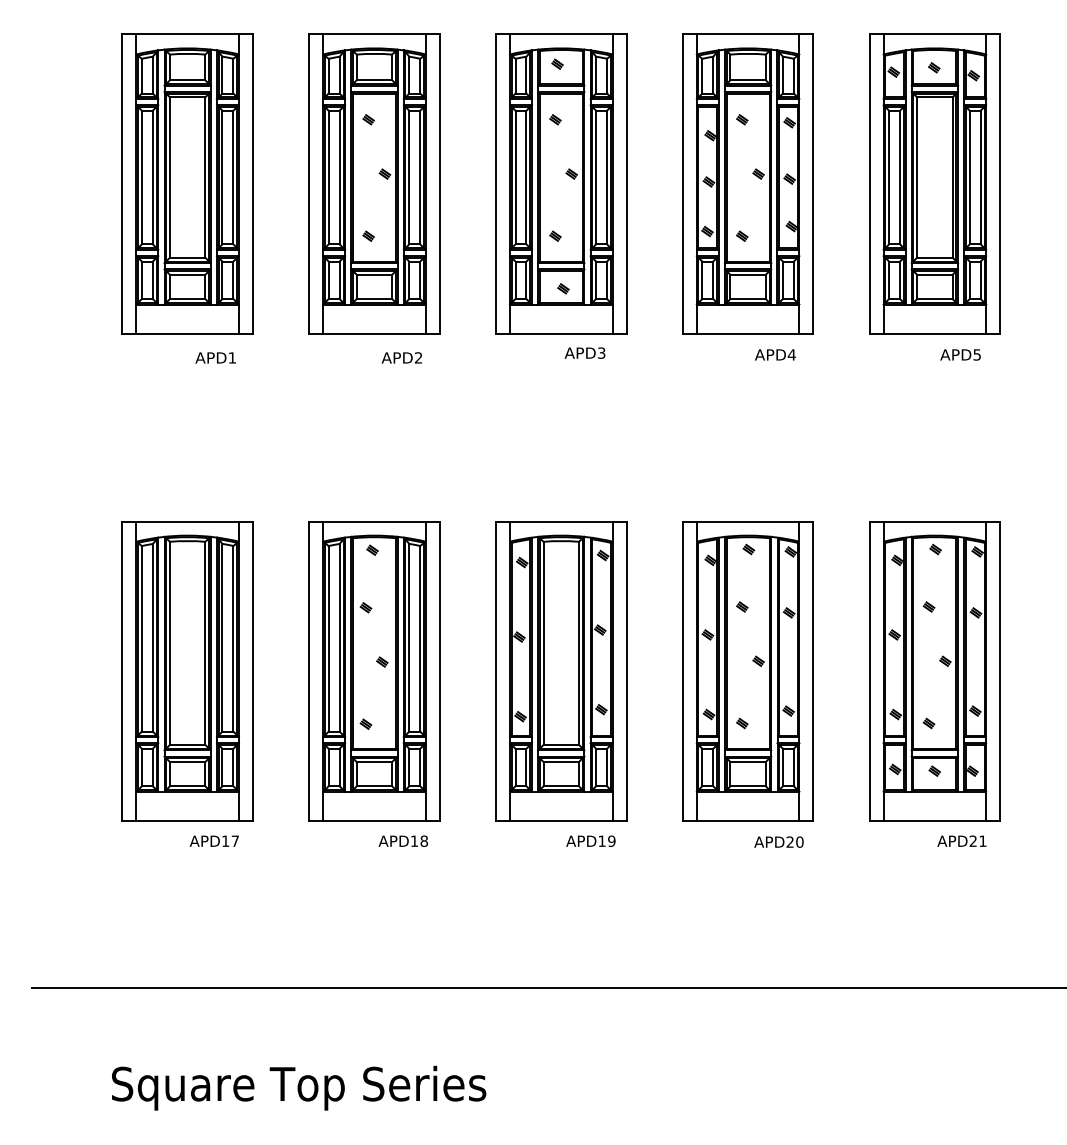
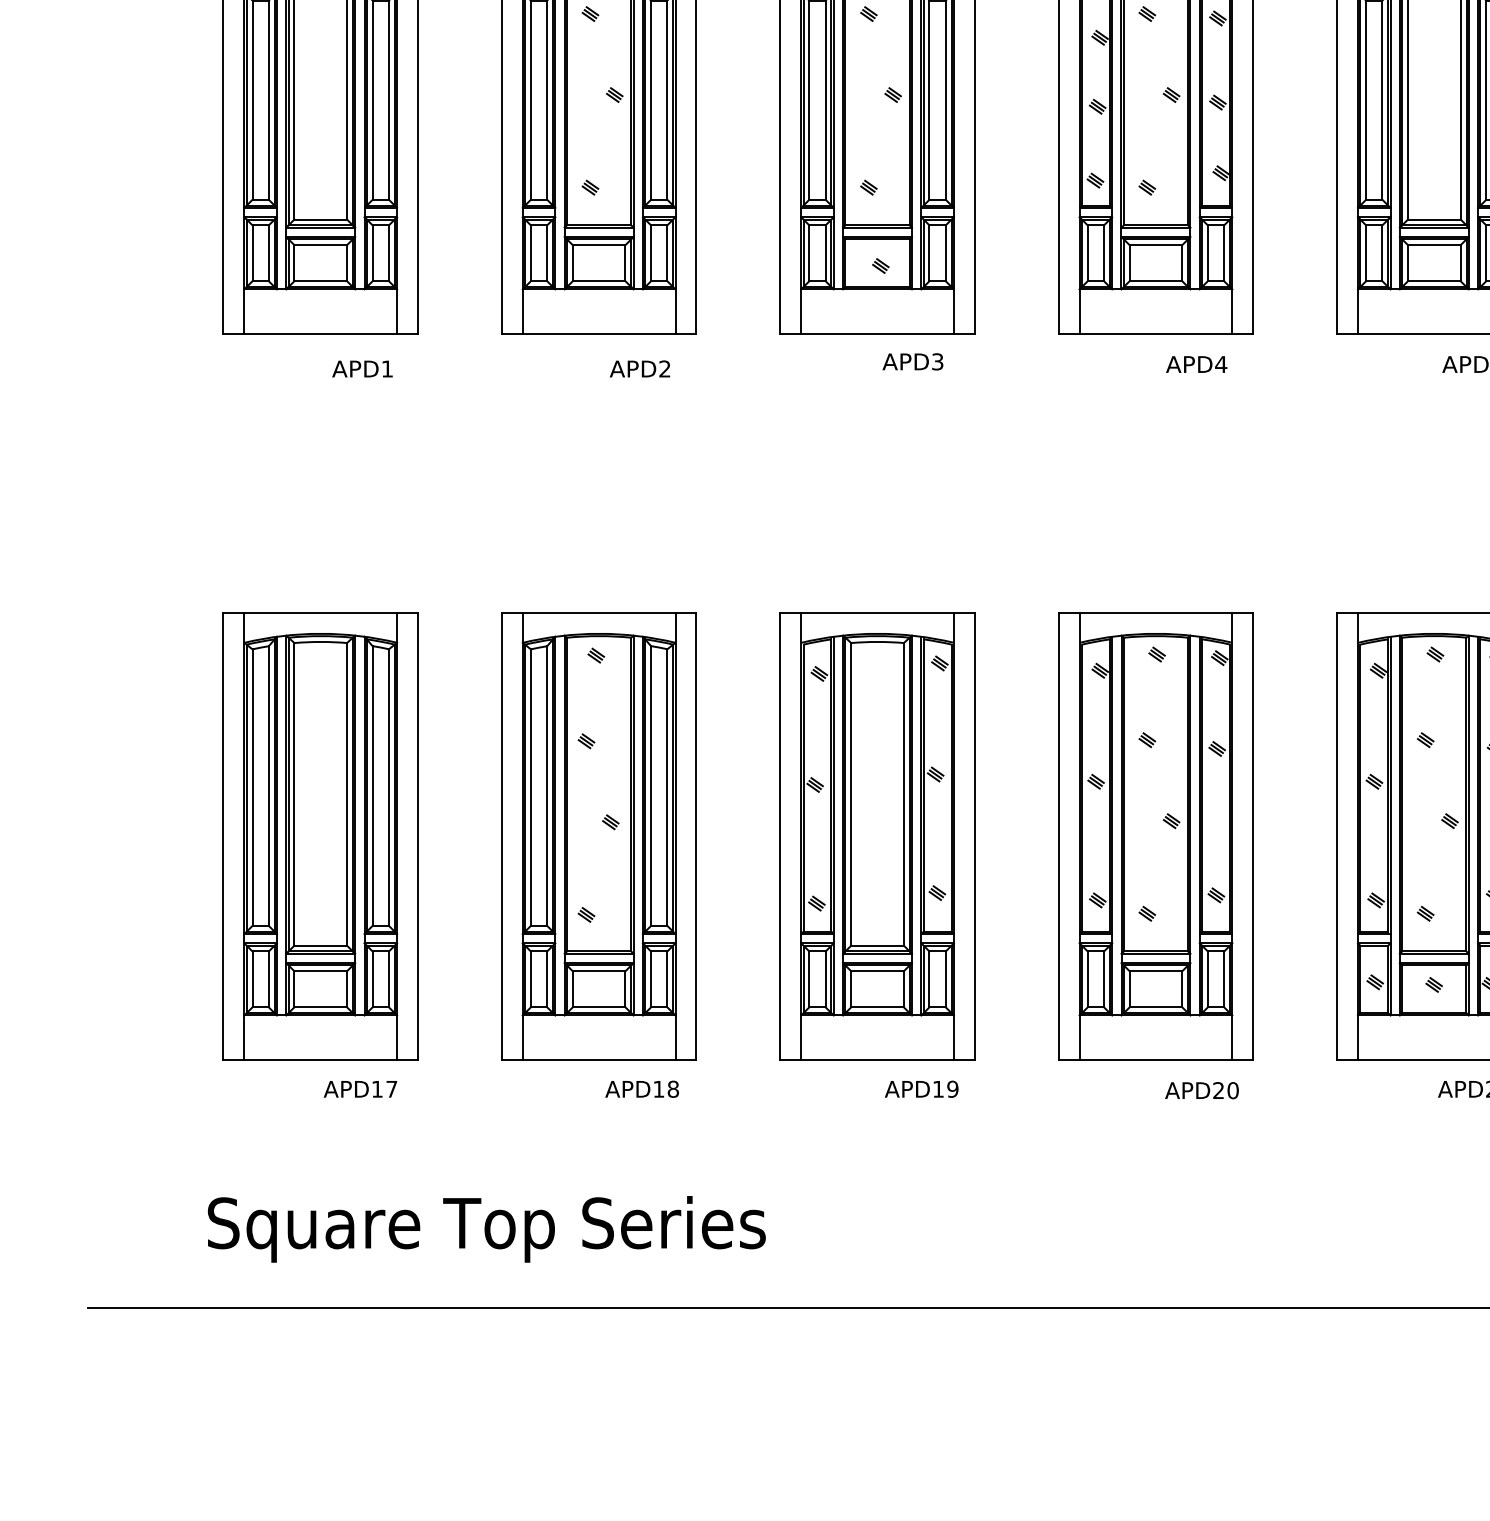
text: (299, 1087) -> (487, 1228), moved

